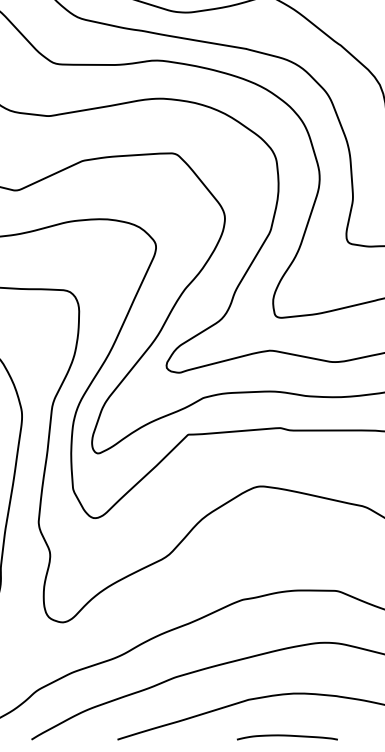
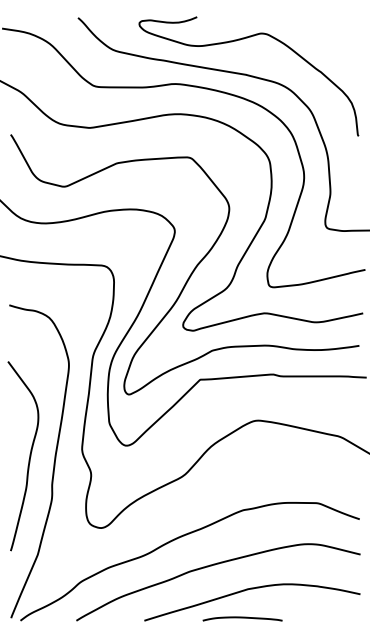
curve: (287, 736) -> (242, 618), moved

